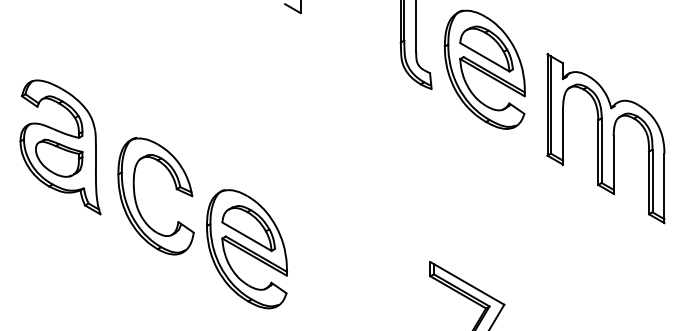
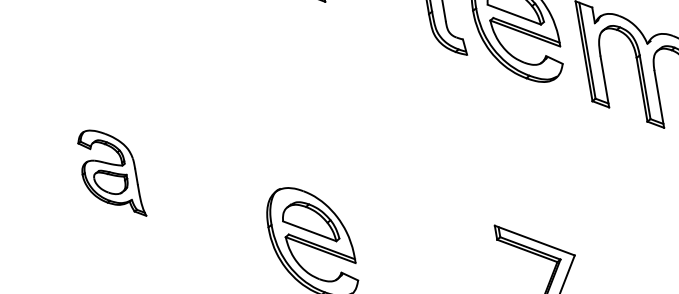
part: (60, 147) -> (110, 174), size x0.7
part: (136, 199) -> (194, 213), removed

